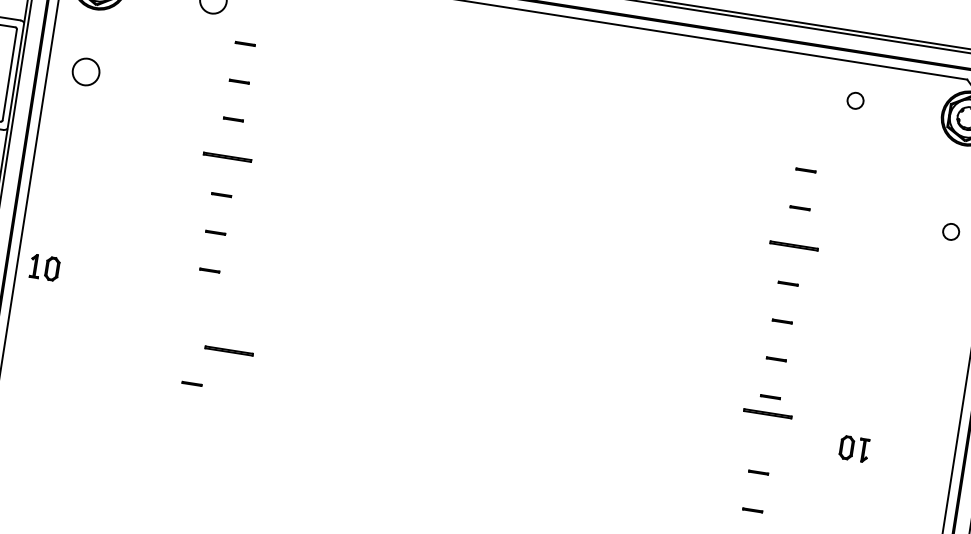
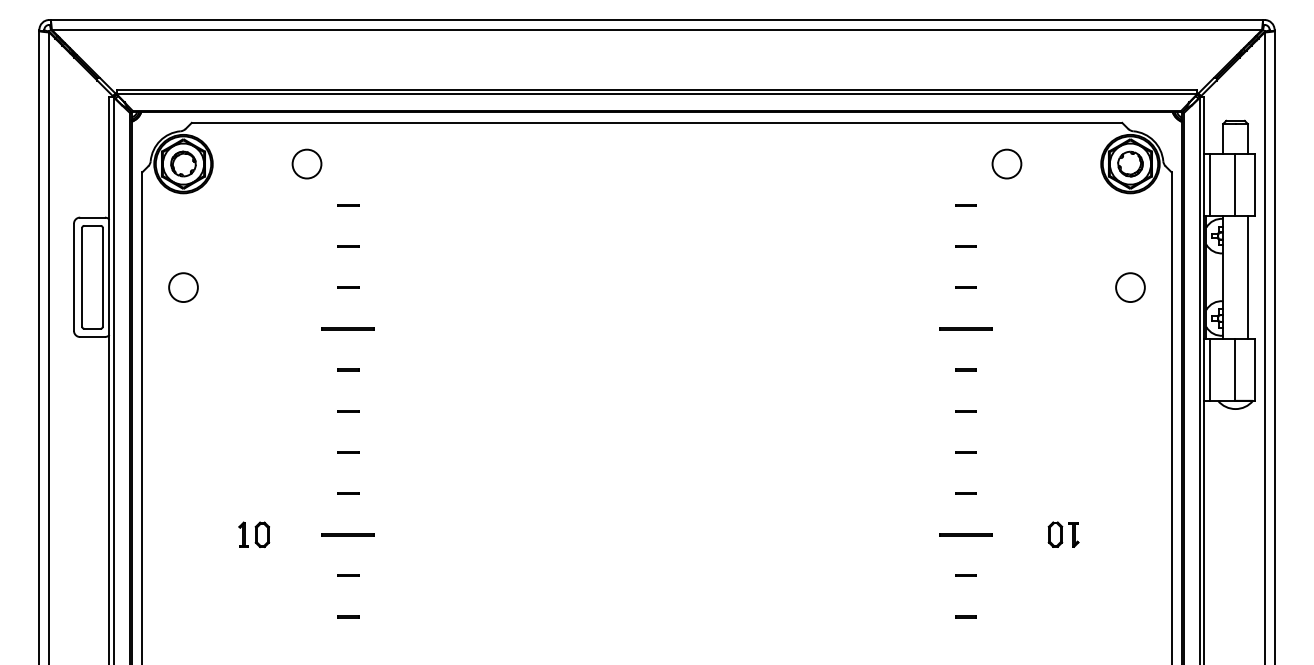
circle: (86, 71) -> (183, 287), moved
circle: (855, 100) -> (1006, 163), size x1.67
line: (811, 132) -> (965, 205), added
circle: (951, 231) -> (1130, 287), size x1.67
part: (45, 267) -> (254, 534), moved
line: (204, 308) -> (348, 493), added
line: (228, 350) -> (347, 534), moved
line: (767, 413) -> (965, 534), moved
line: (186, 421) -> (348, 616), added

